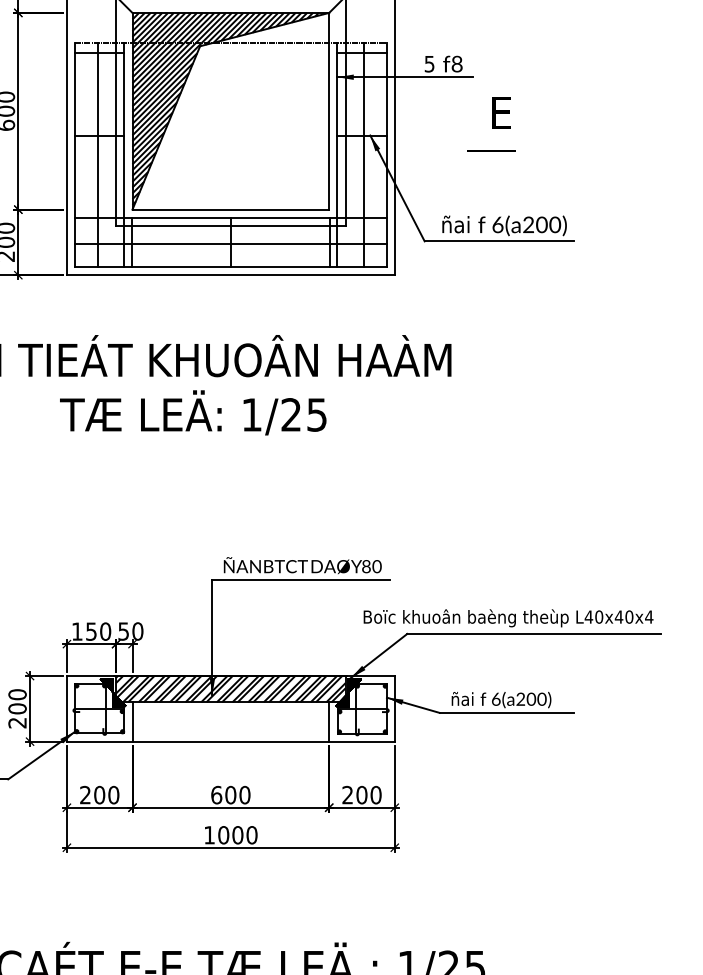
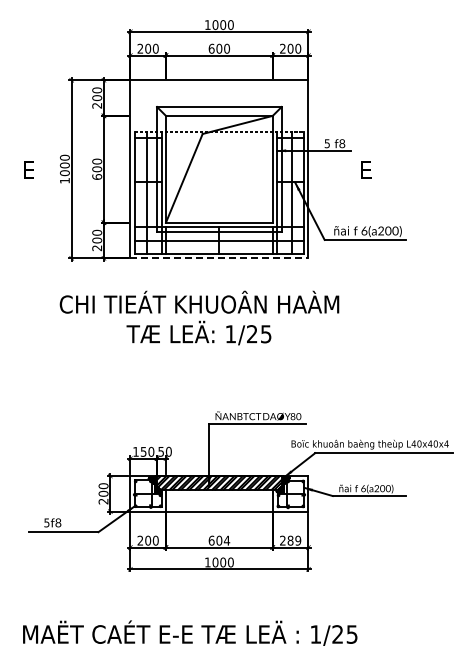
hatch: (227, 107) -> (217, 167), removed
line: (231, 275) -> (219, 258), solid -> dashed
text: (243, 794) -> (226, 540), 600 -> 604
text: (369, 794) -> (294, 540), 200 -> 289

